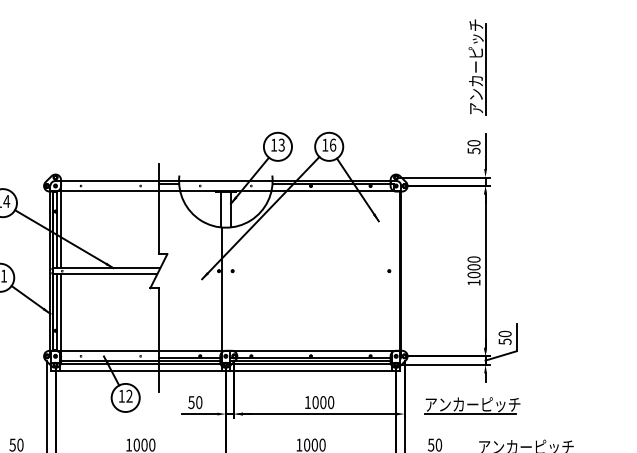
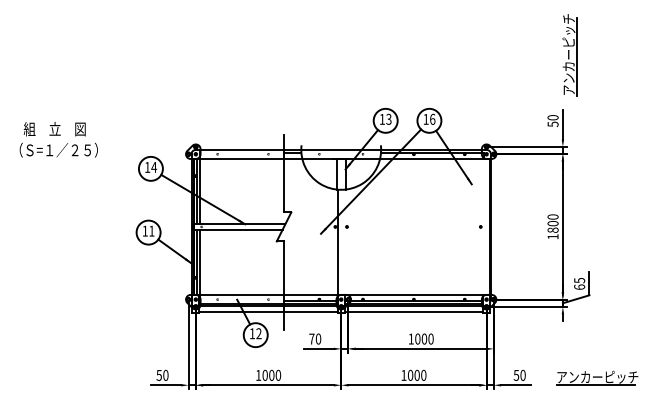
part: (476, 67) -> (569, 55), moved
text: (474, 274) -> (553, 229), 1000 -> 1800
text: (504, 337) -> (579, 283), 50 -> 65
text: (191, 401) -> (311, 338), 50 -> 70
part: (472, 405) -> (551, 341), removed

